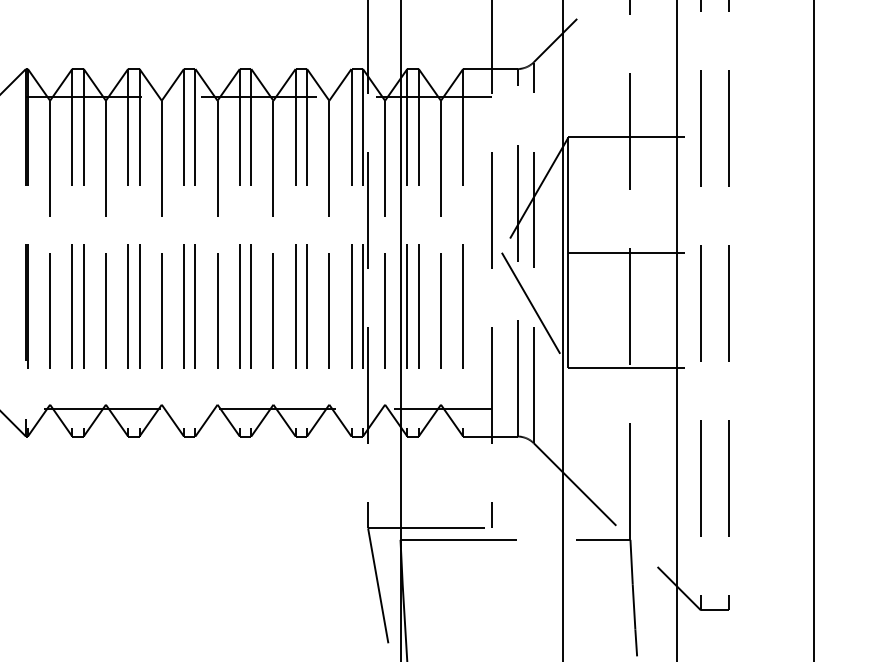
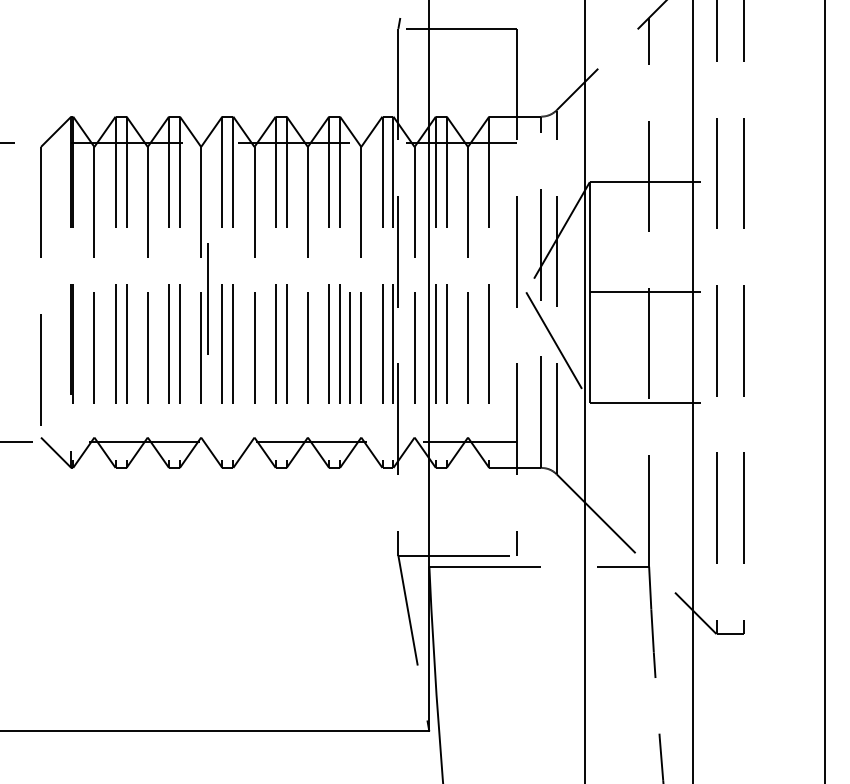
line: (168, 259) -> (207, 298), added
line: (316, 310) -> (349, 347), added

